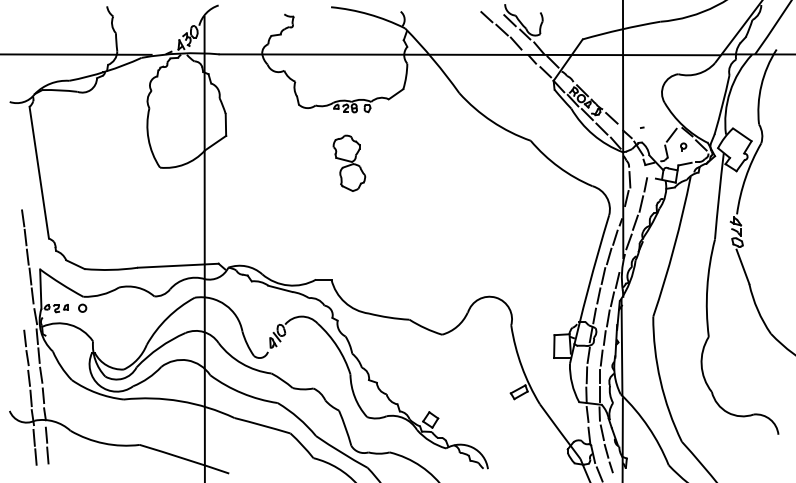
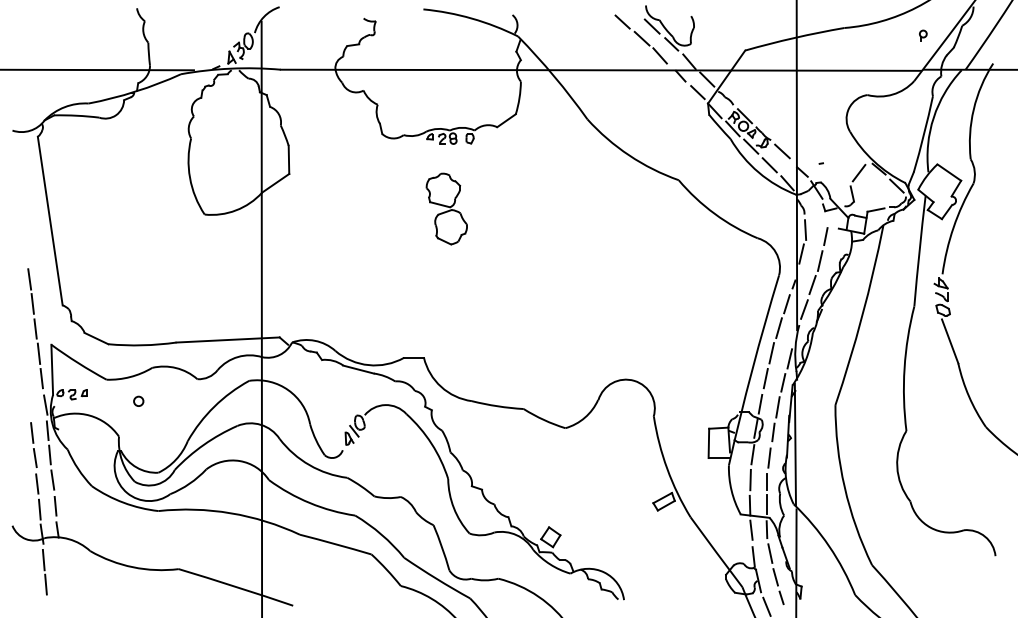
part: (683, 147) -> (923, 35), moved
circle: (82, 307) -> (138, 400), moved
line: (46, 443) -> (59, 567), removed

